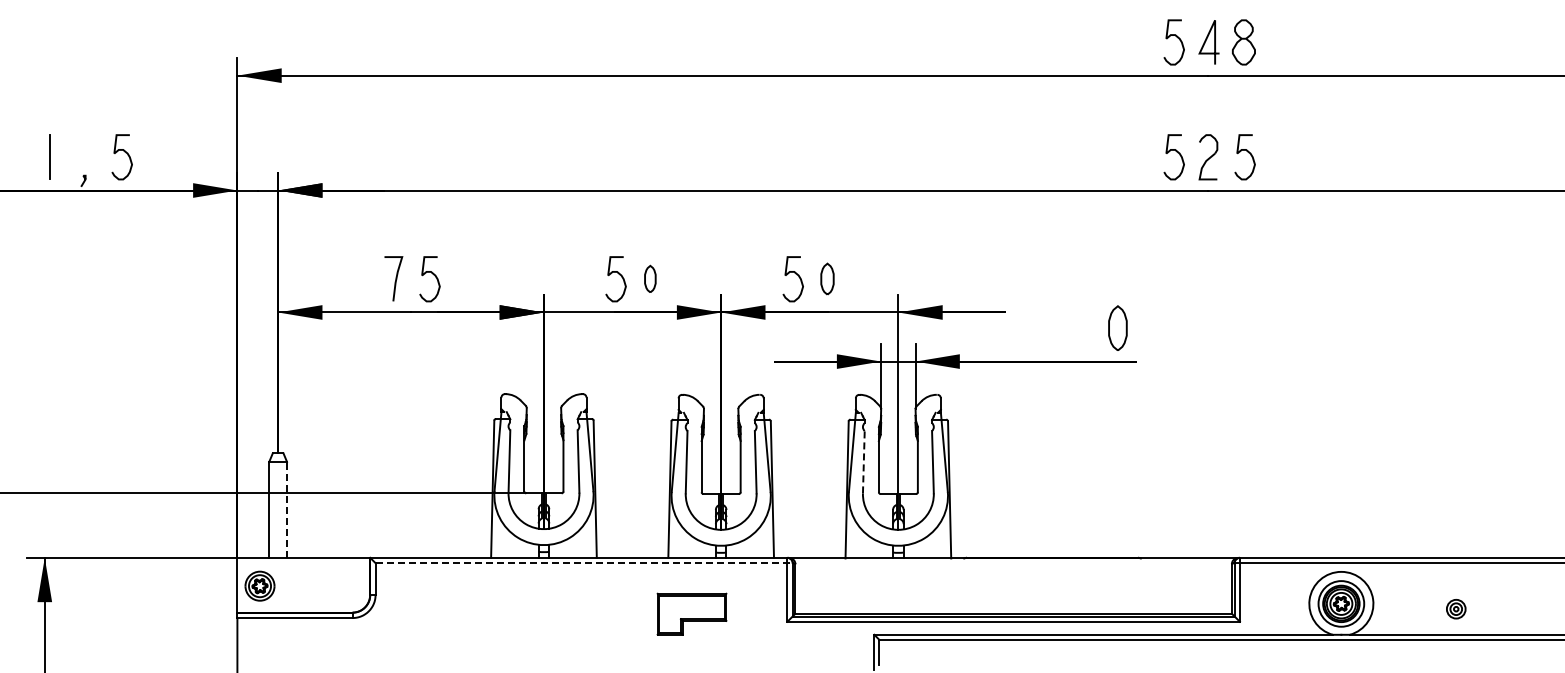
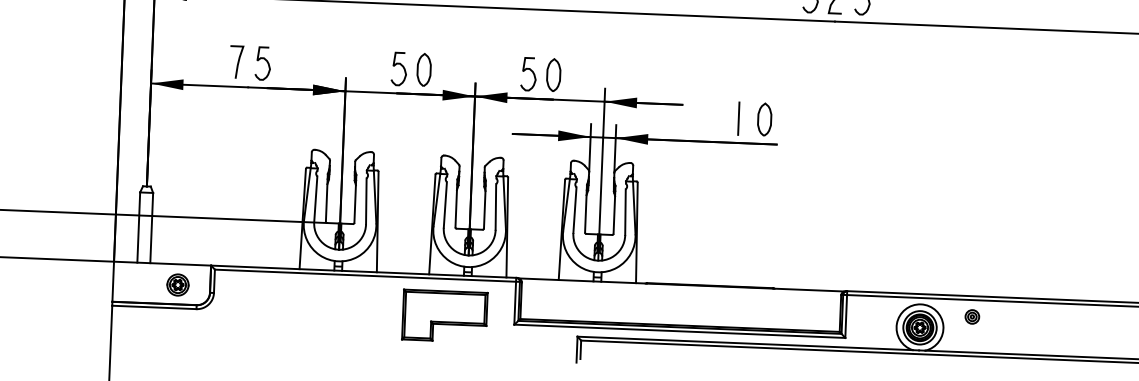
part: (650, 278) -> (424, 69), size x1.67
part: (827, 278) -> (553, 74), size x1.43
line: (1082, 328) -> (738, 118), added
line: (863, 461) -> (574, 209), dashed -> solid
line: (287, 509) -> (152, 227), dashed -> solid
line: (584, 563) -> (367, 276), dashed -> solid
part: (259, 585) -> (177, 284), moved
part: (1456, 609) -> (972, 317), moved
part: (691, 614) -> (444, 316), size x1.67

